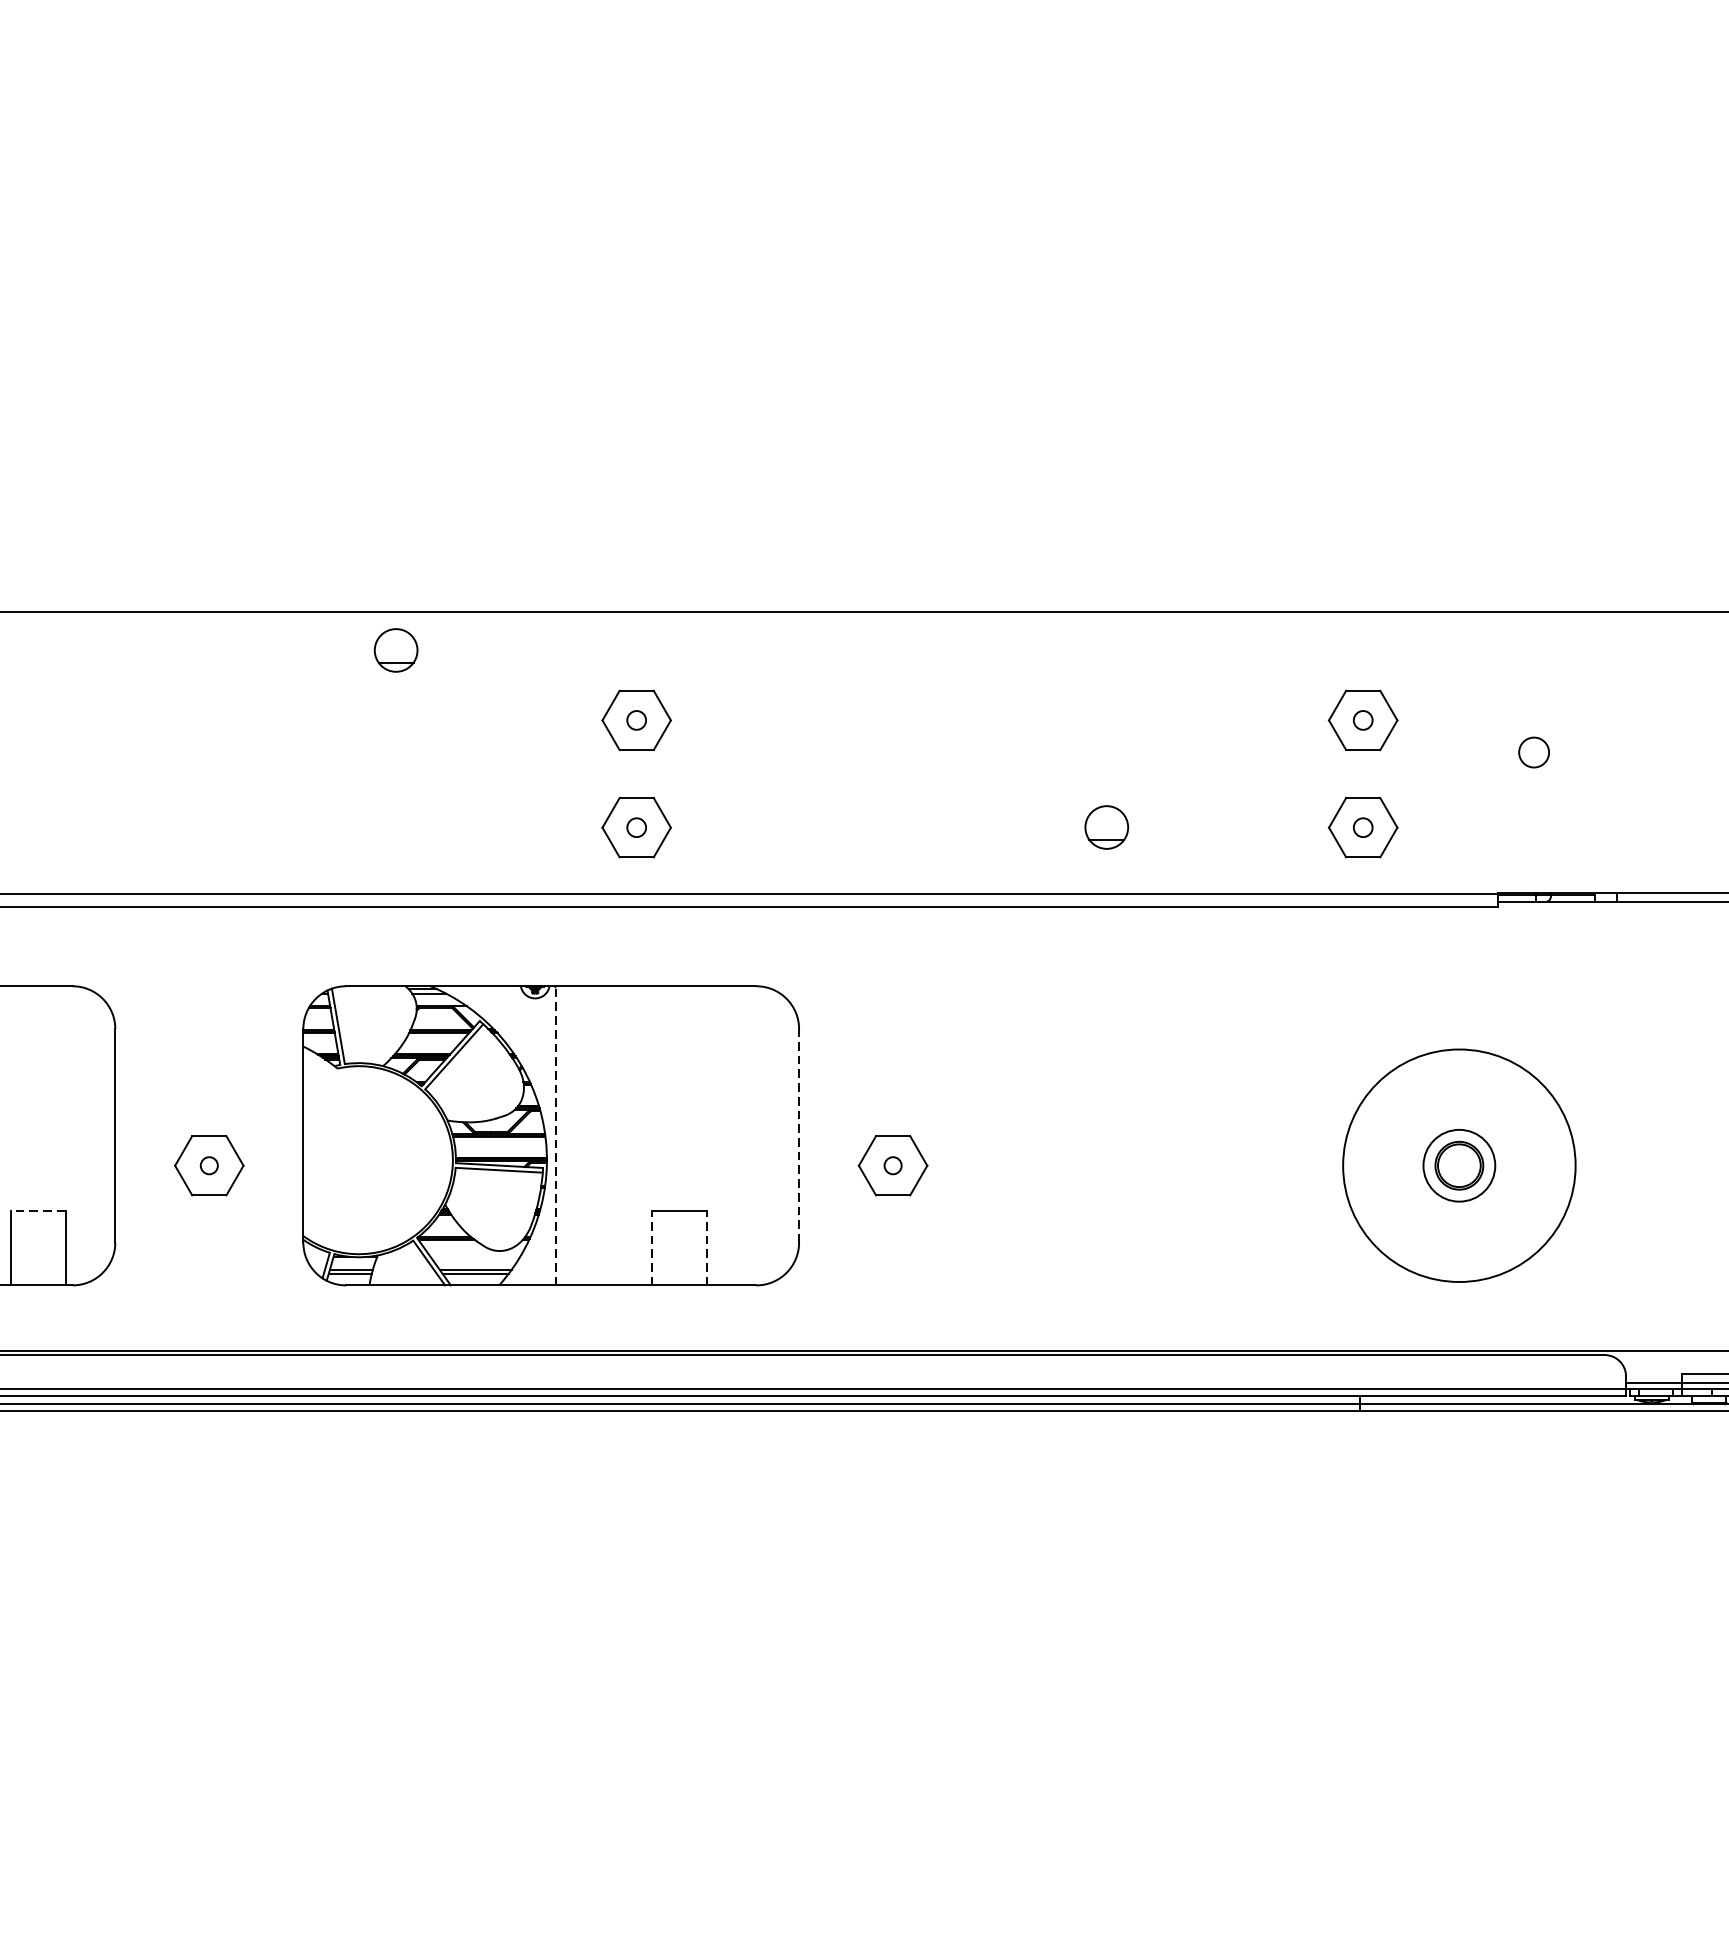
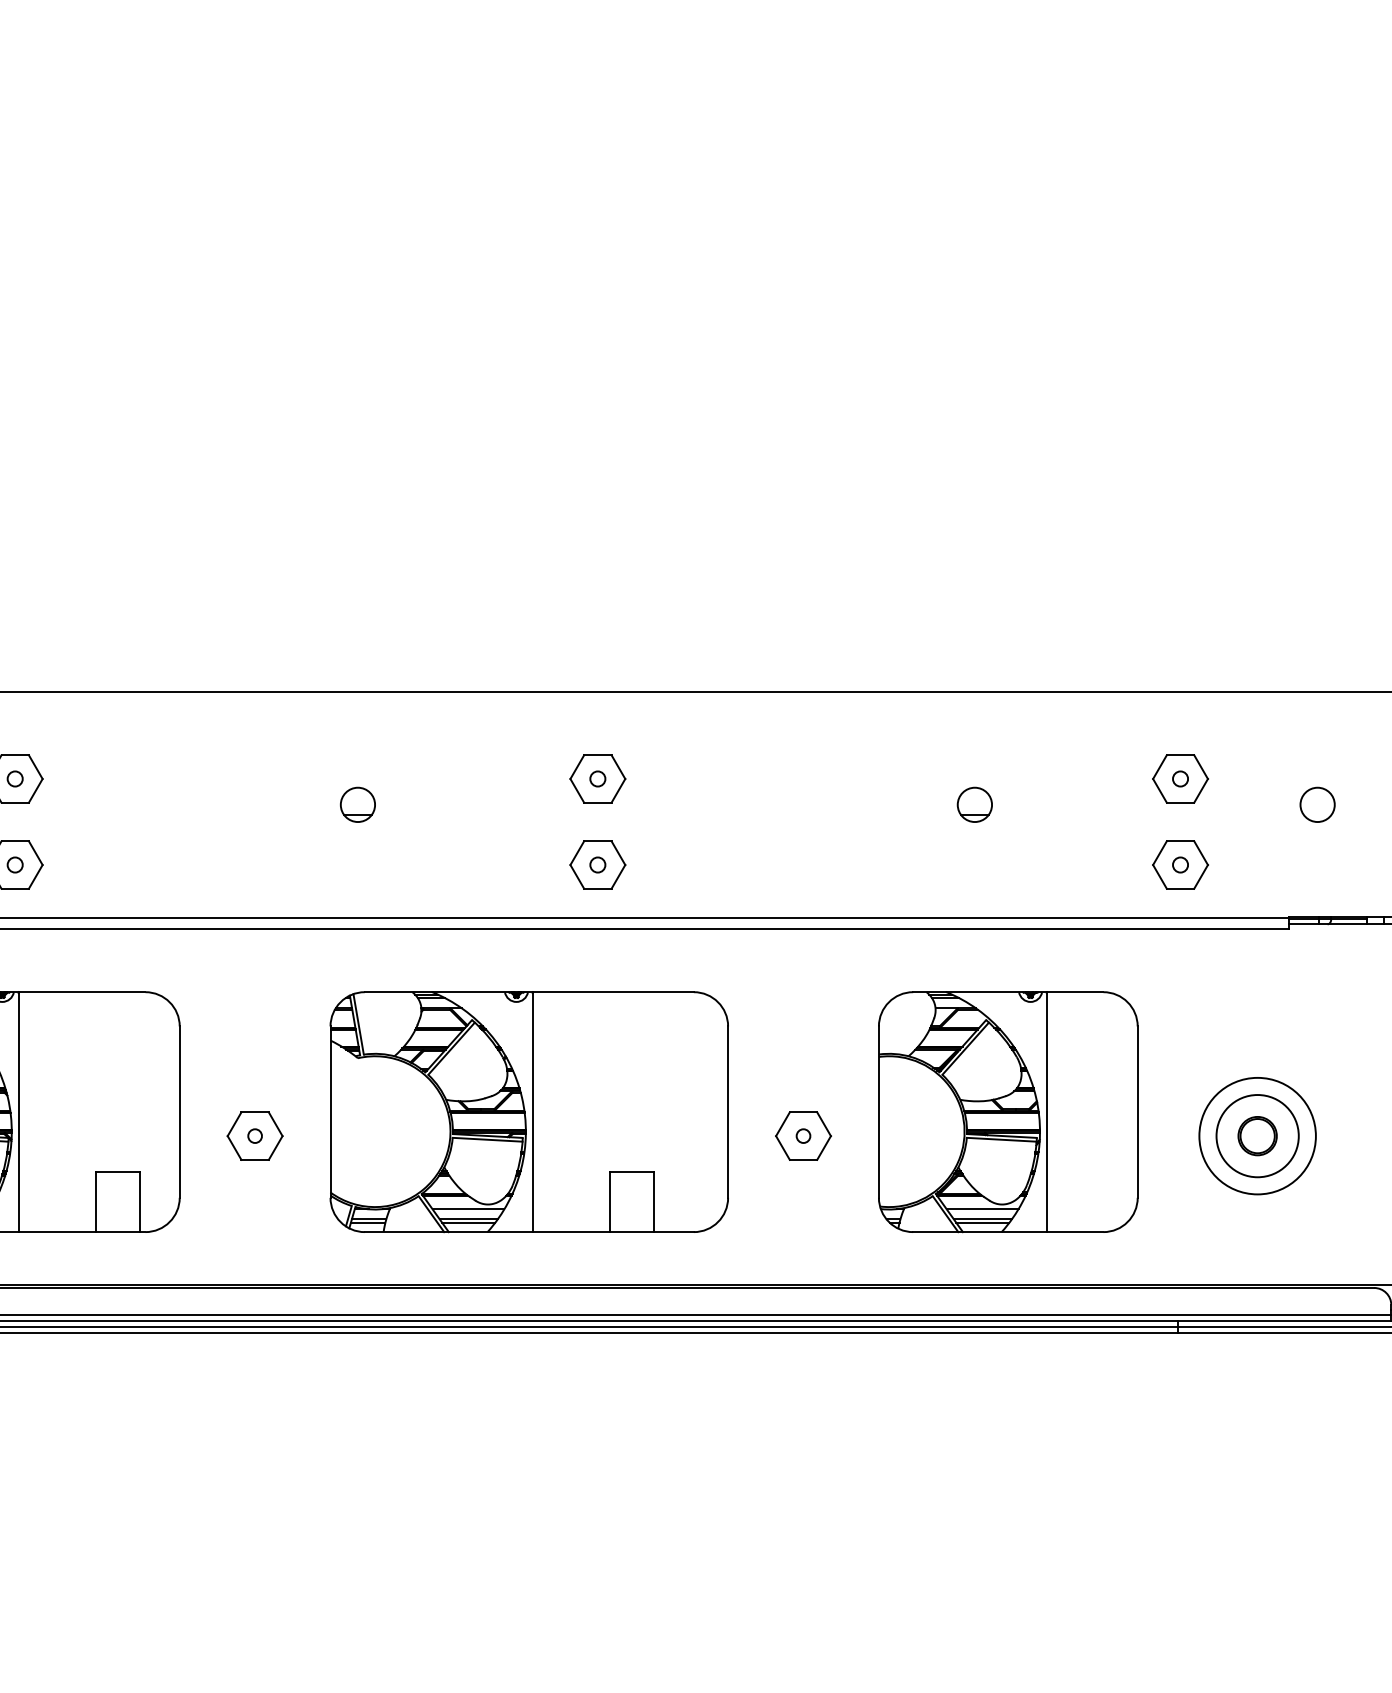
part: (395, 649) -> (357, 804), moved
circle: (1533, 752) -> (1317, 804), size x1.43
part: (1106, 827) -> (974, 804), moved
line: (555, 1136) -> (532, 1112), dashed -> solid
line: (799, 1136) -> (728, 1112), dashed -> solid
part: (1148, 1136) -> (1008, 1112), added
circle: (1459, 1164) -> (1257, 1135), size x0.62
circle: (1459, 1166) -> (1257, 1136), size x1.43
line: (38, 1211) -> (118, 1172), dashed -> solid
line: (652, 1248) -> (610, 1202), dashed -> solid
line: (706, 1248) -> (653, 1202), dashed -> solid
line: (475, 1257) -> (468, 1209), added

